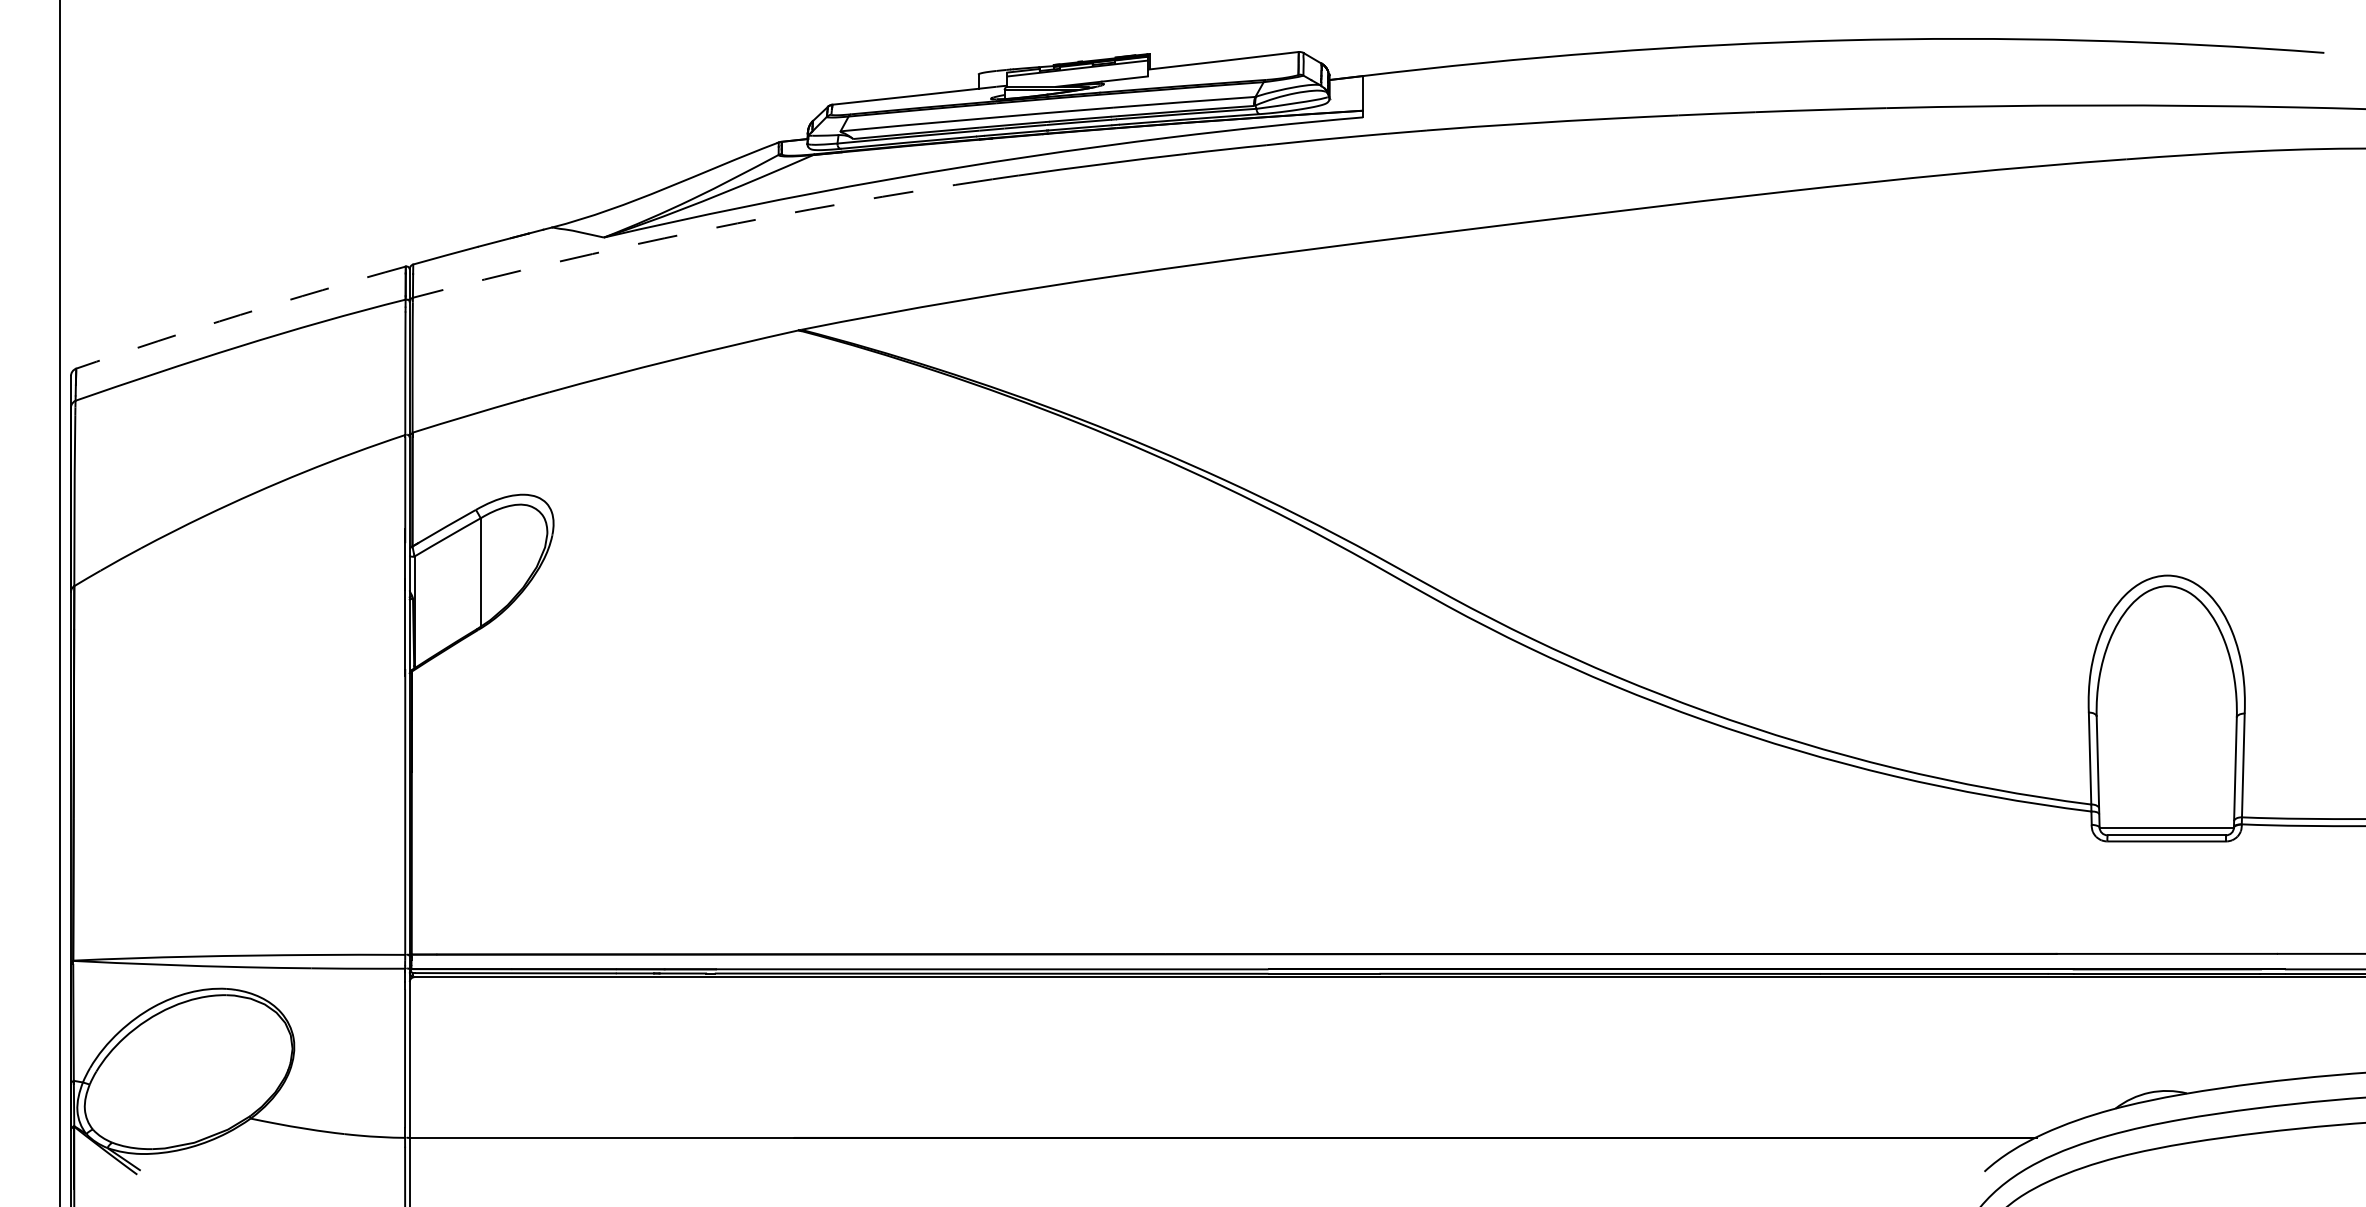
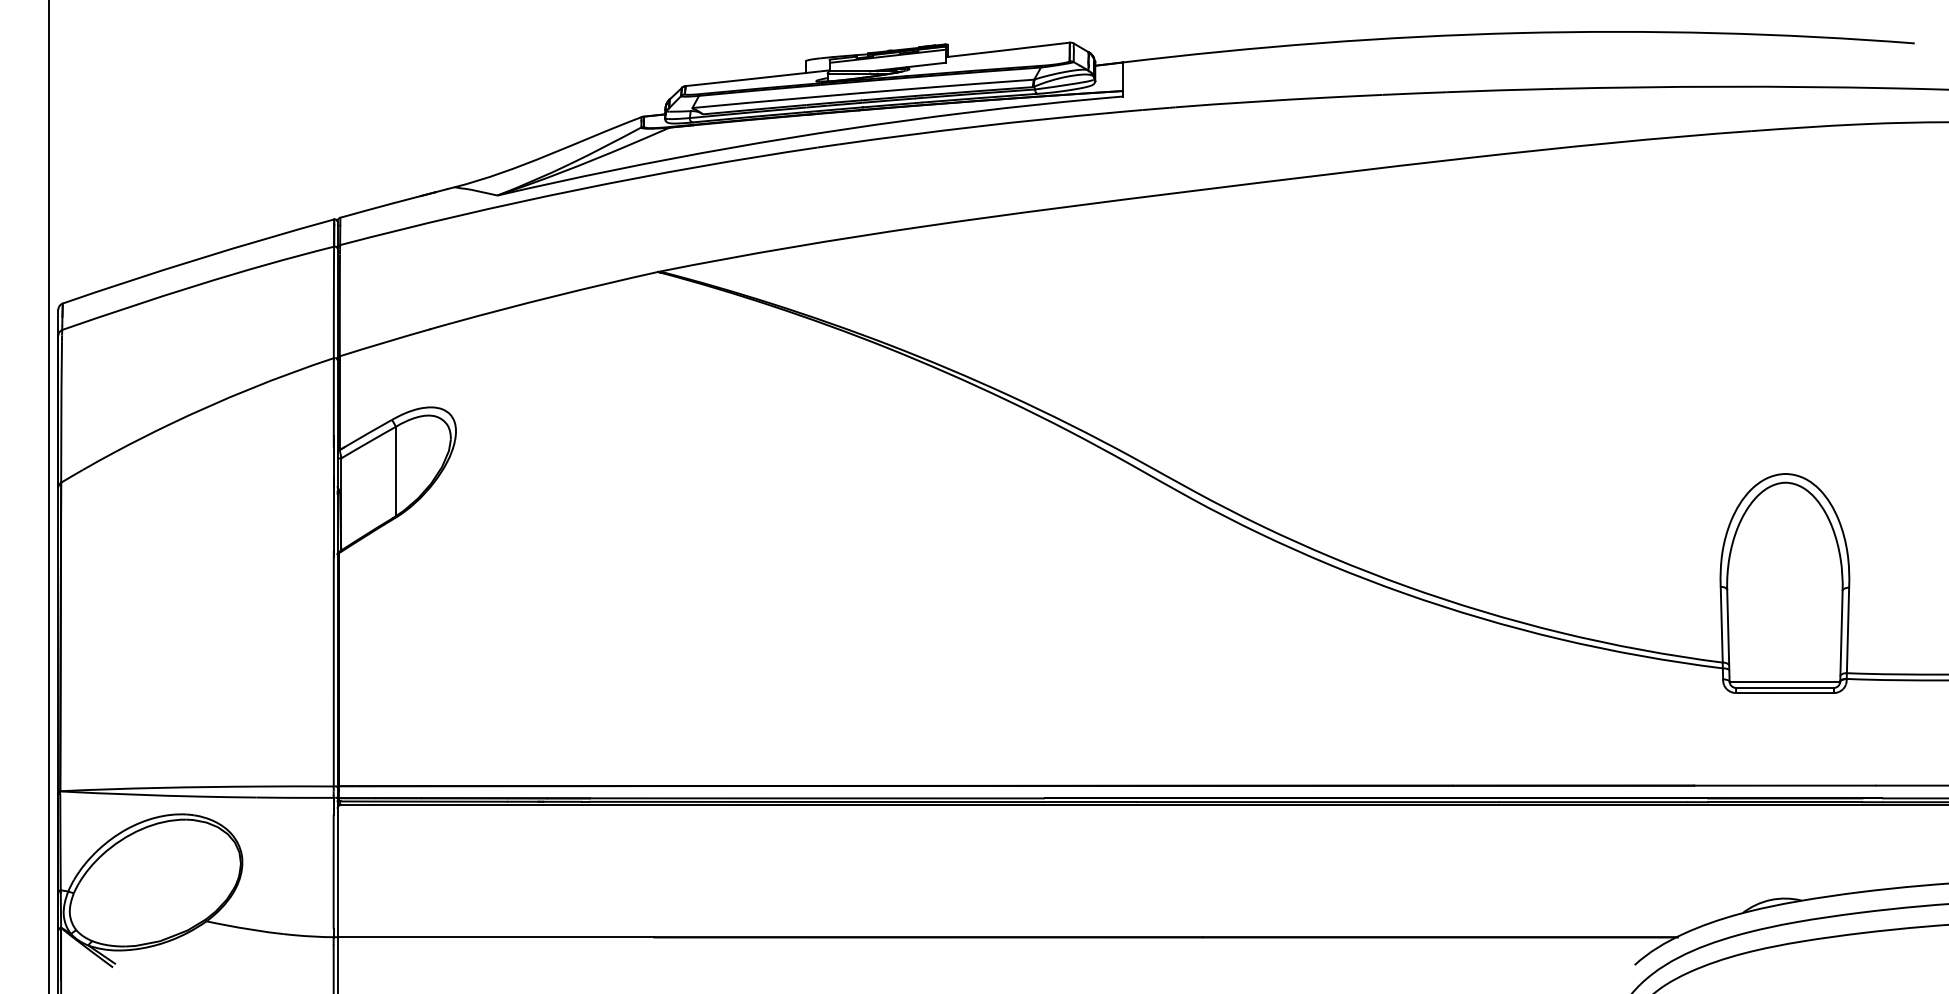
arc: (701, 230) -> (577, 189), dashed -> solid
arc: (240, 314) -> (198, 258), dashed -> solid

